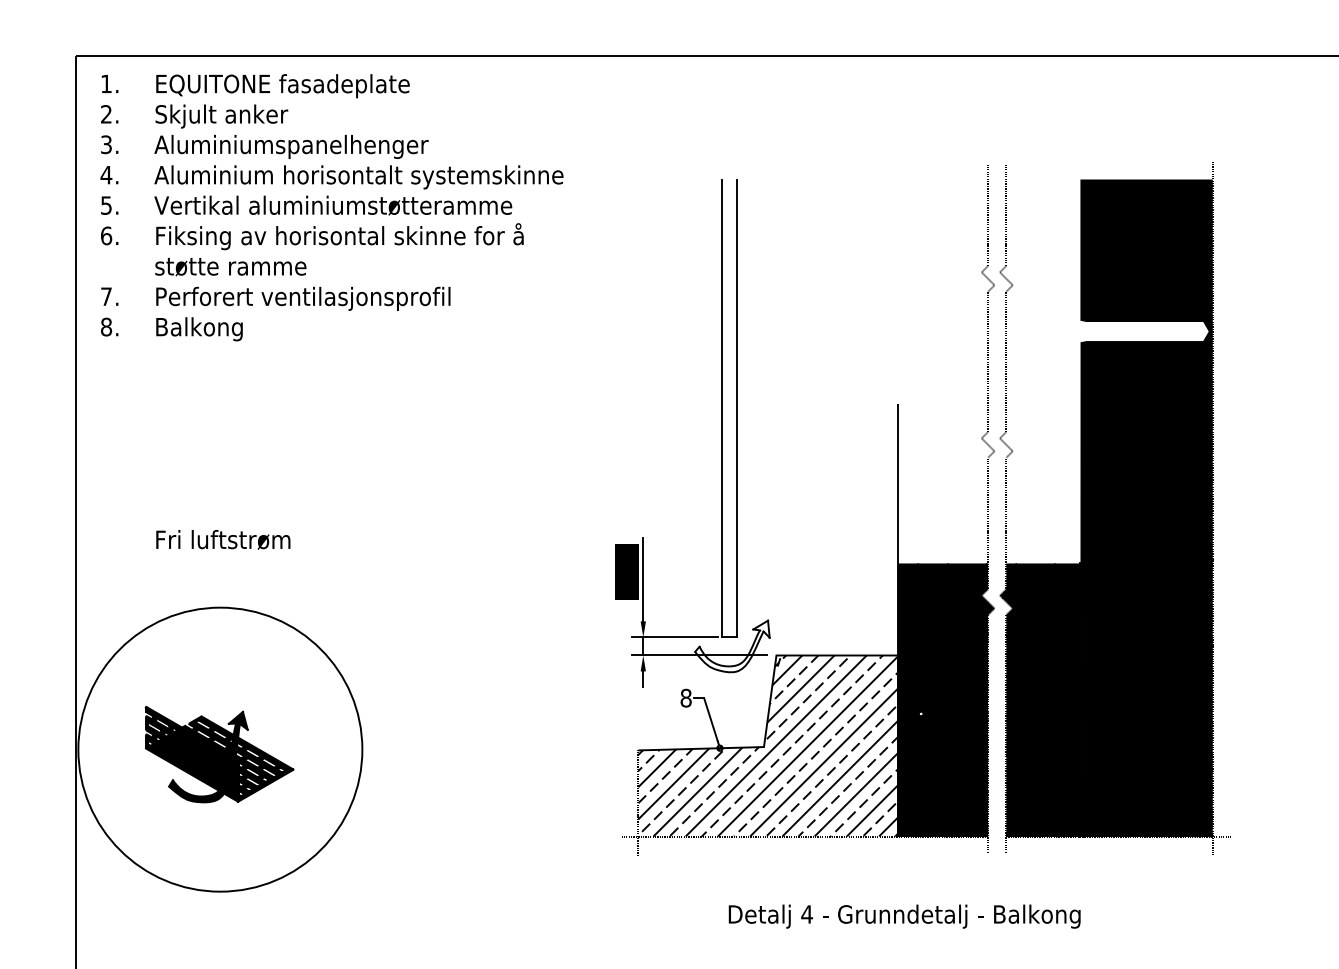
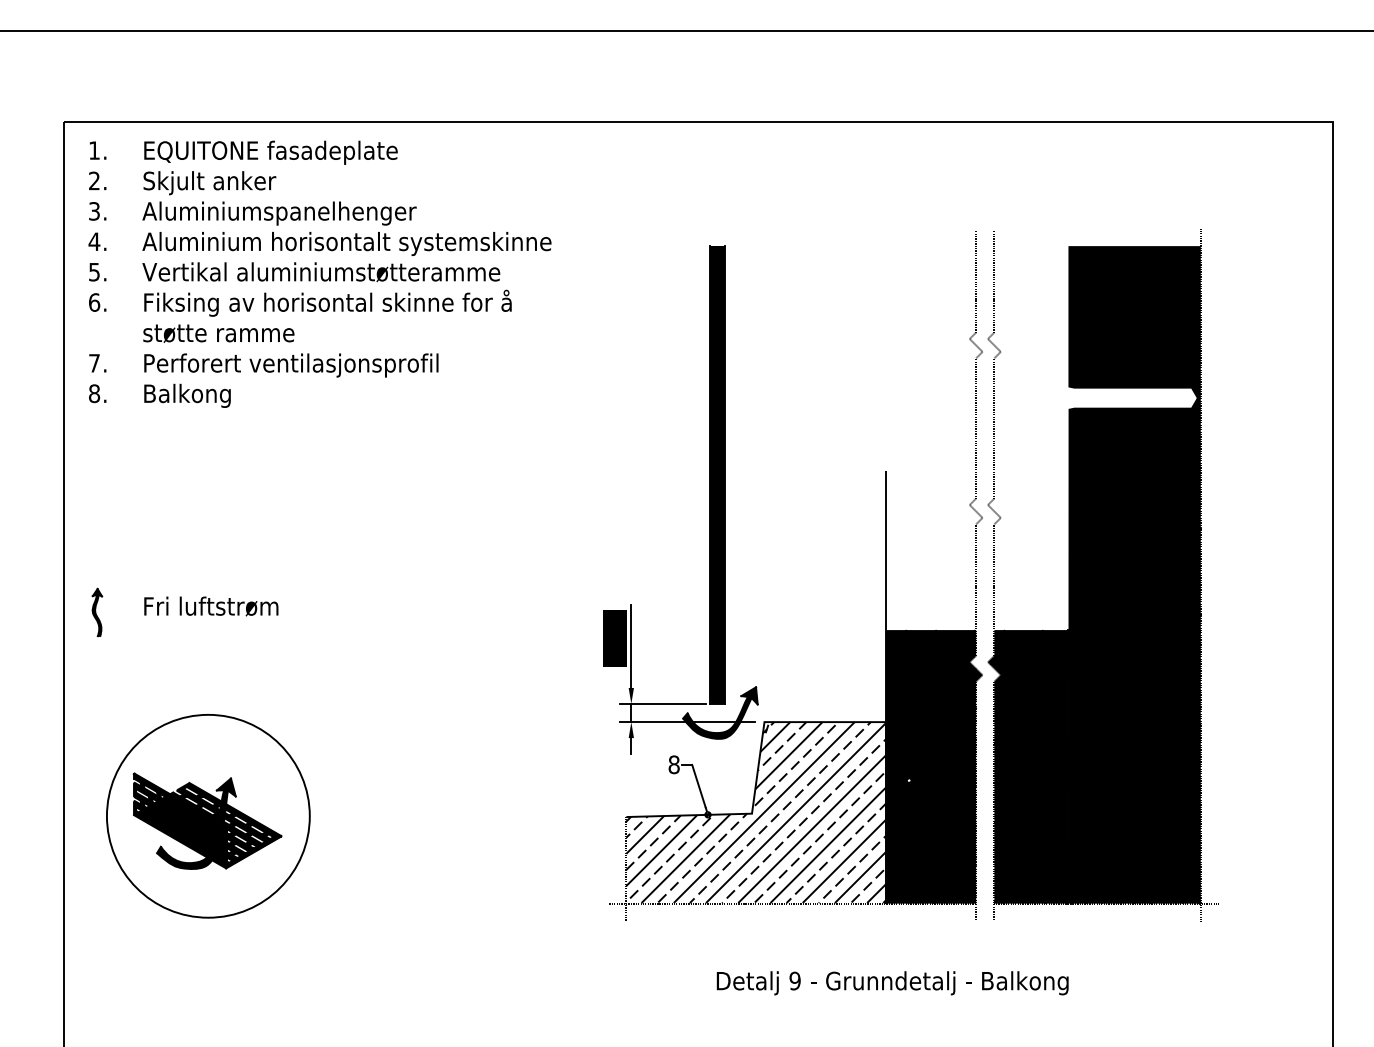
fill: (728, 407) -> (716, 474), added
part: (109, 545) -> (97, 612), added
fill: (732, 645) -> (720, 712), added
circle: (219, 748) -> (207, 815), size x0.71
text: (807, 913) -> (795, 980), 4 -> 9

